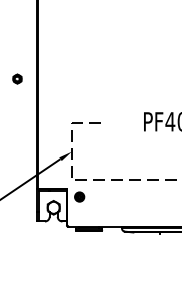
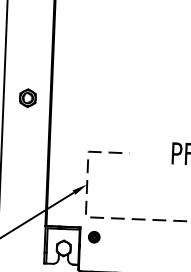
part: (17, 78) -> (27, 97), size x1.67

